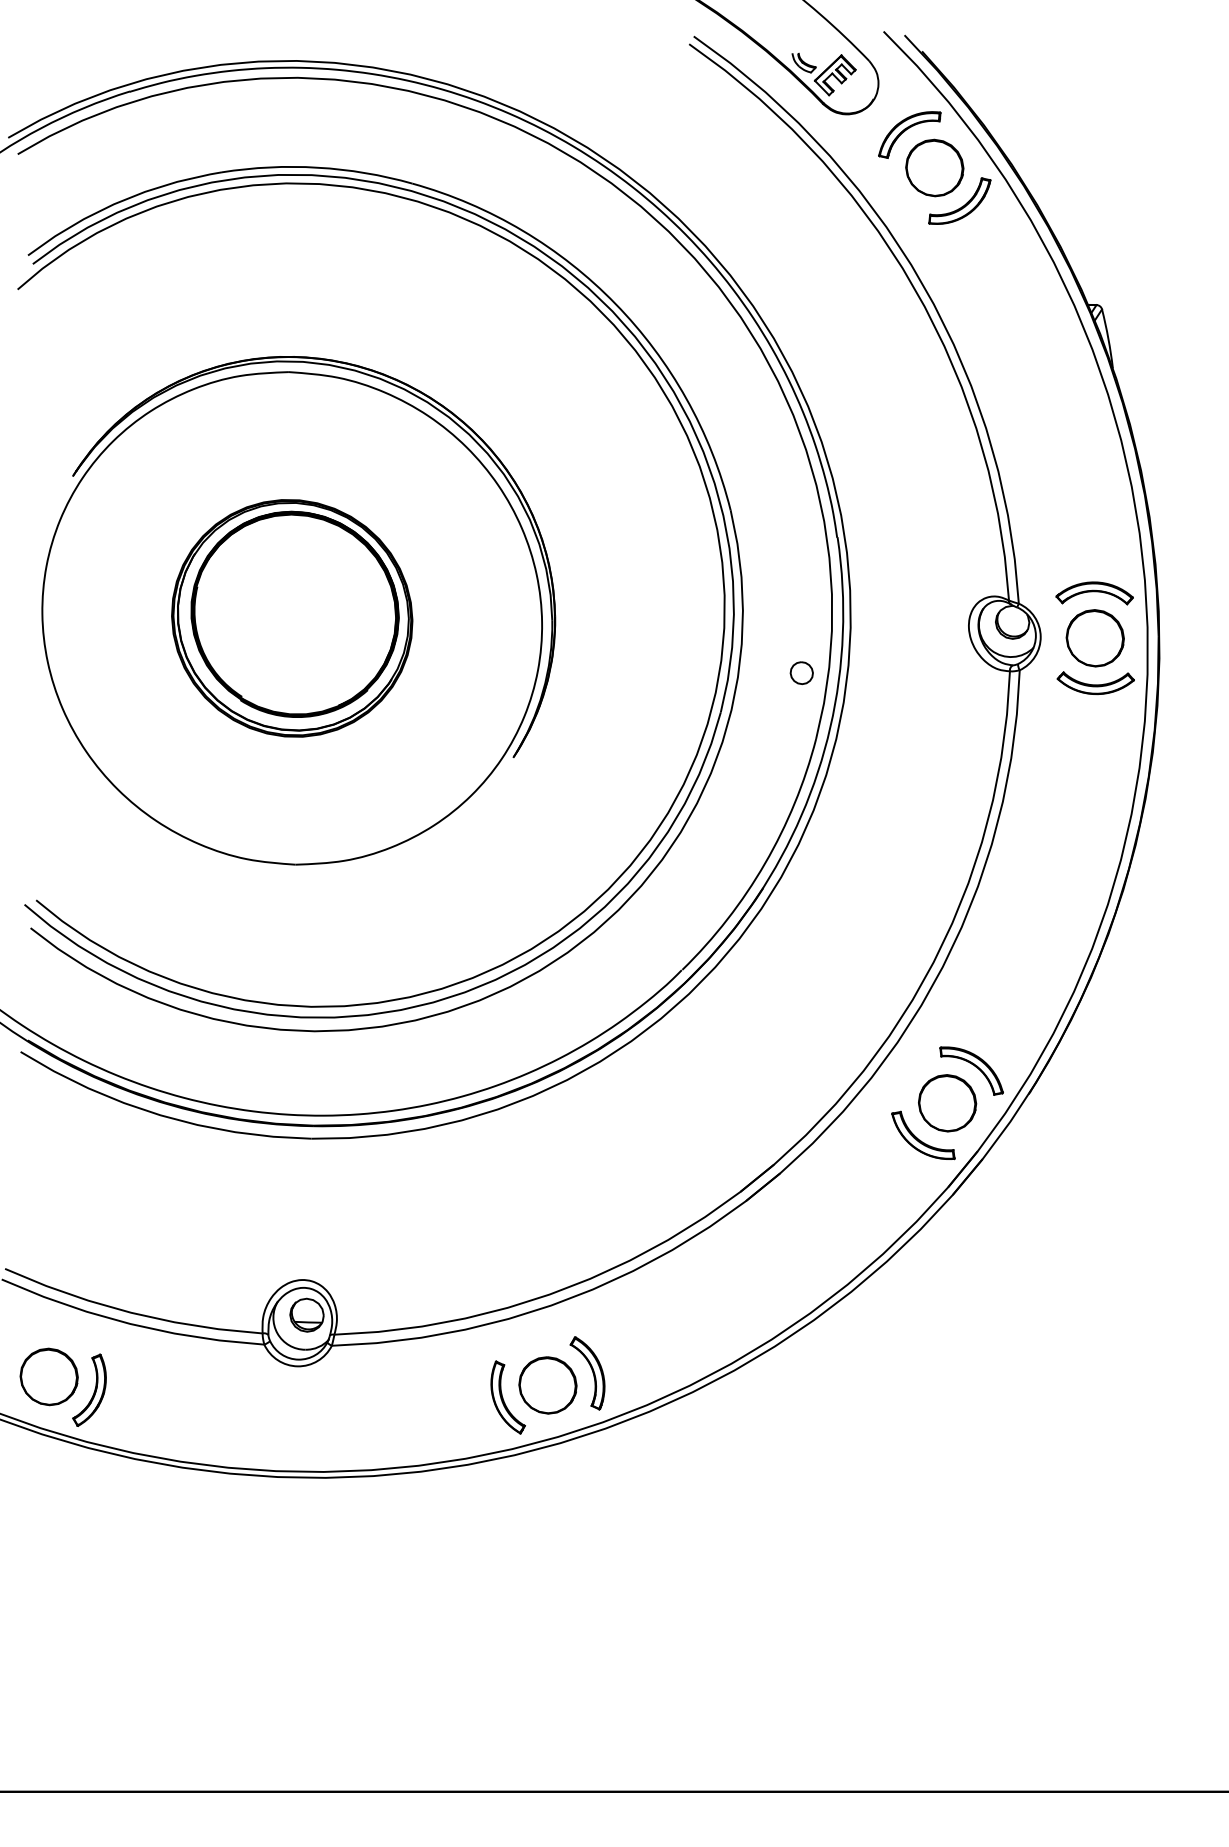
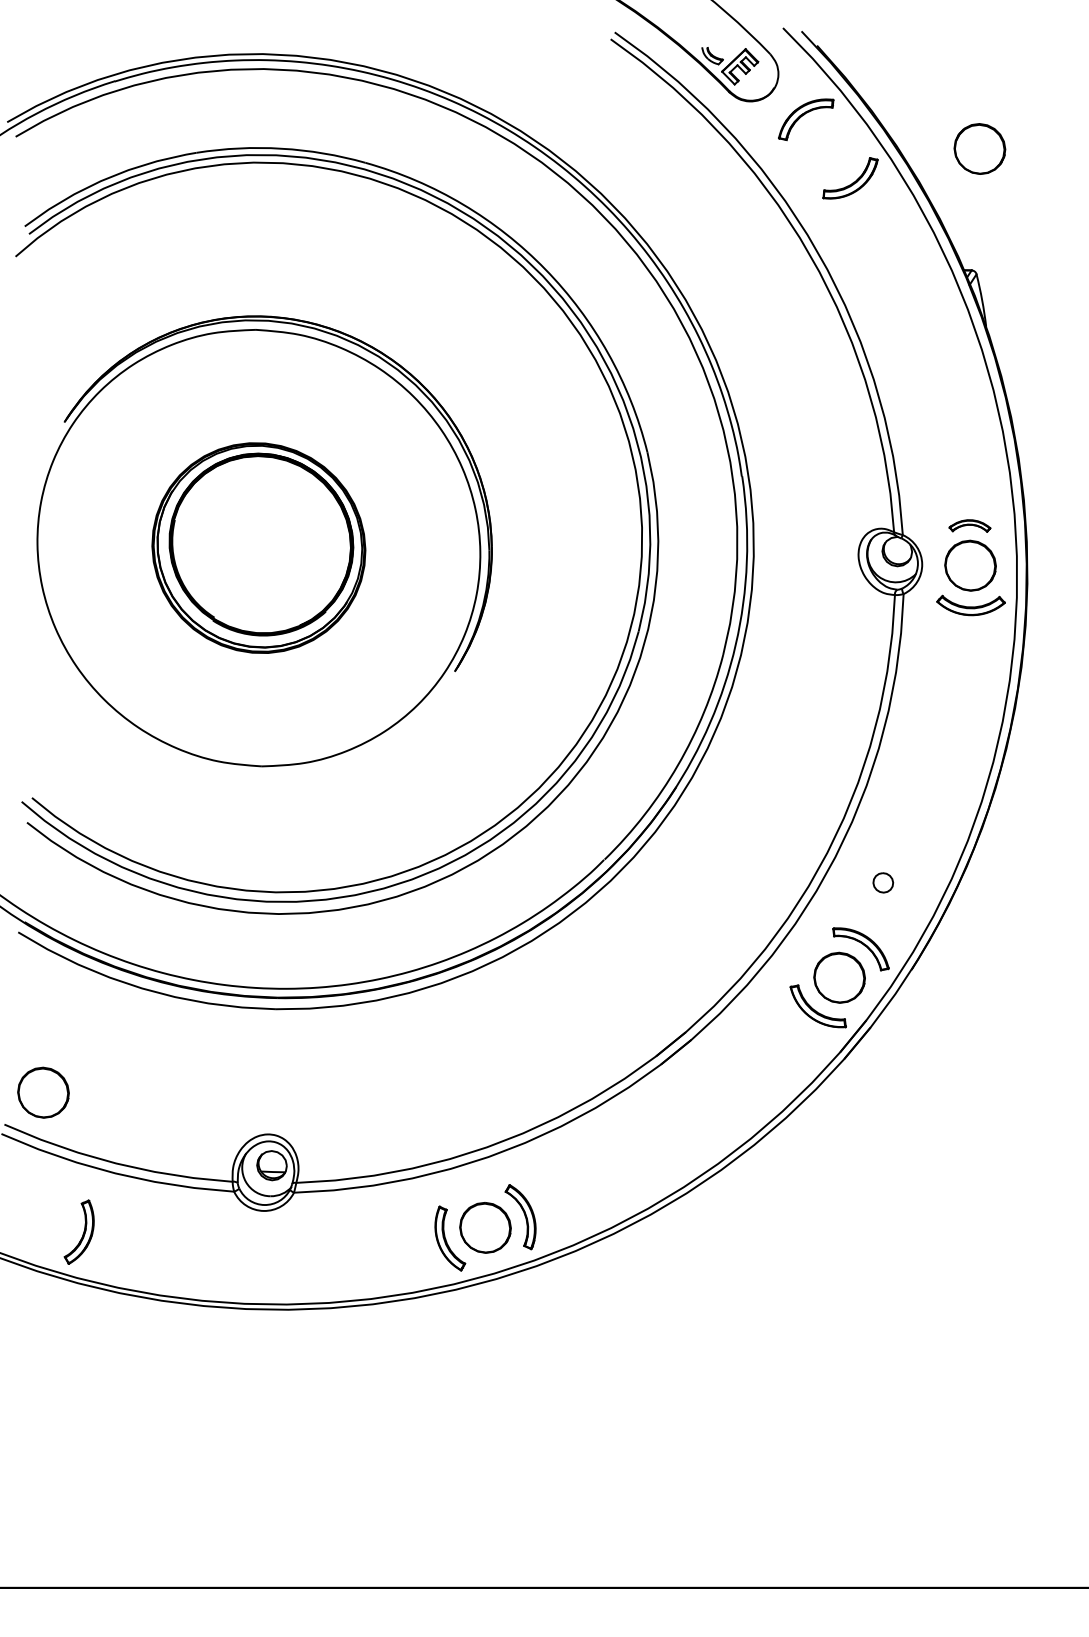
part: (934, 167) -> (979, 148), moved
part: (1094, 593) -> (969, 526), size x0.6
part: (801, 672) -> (883, 882), moved
part: (48, 1376) -> (42, 1092), moved

